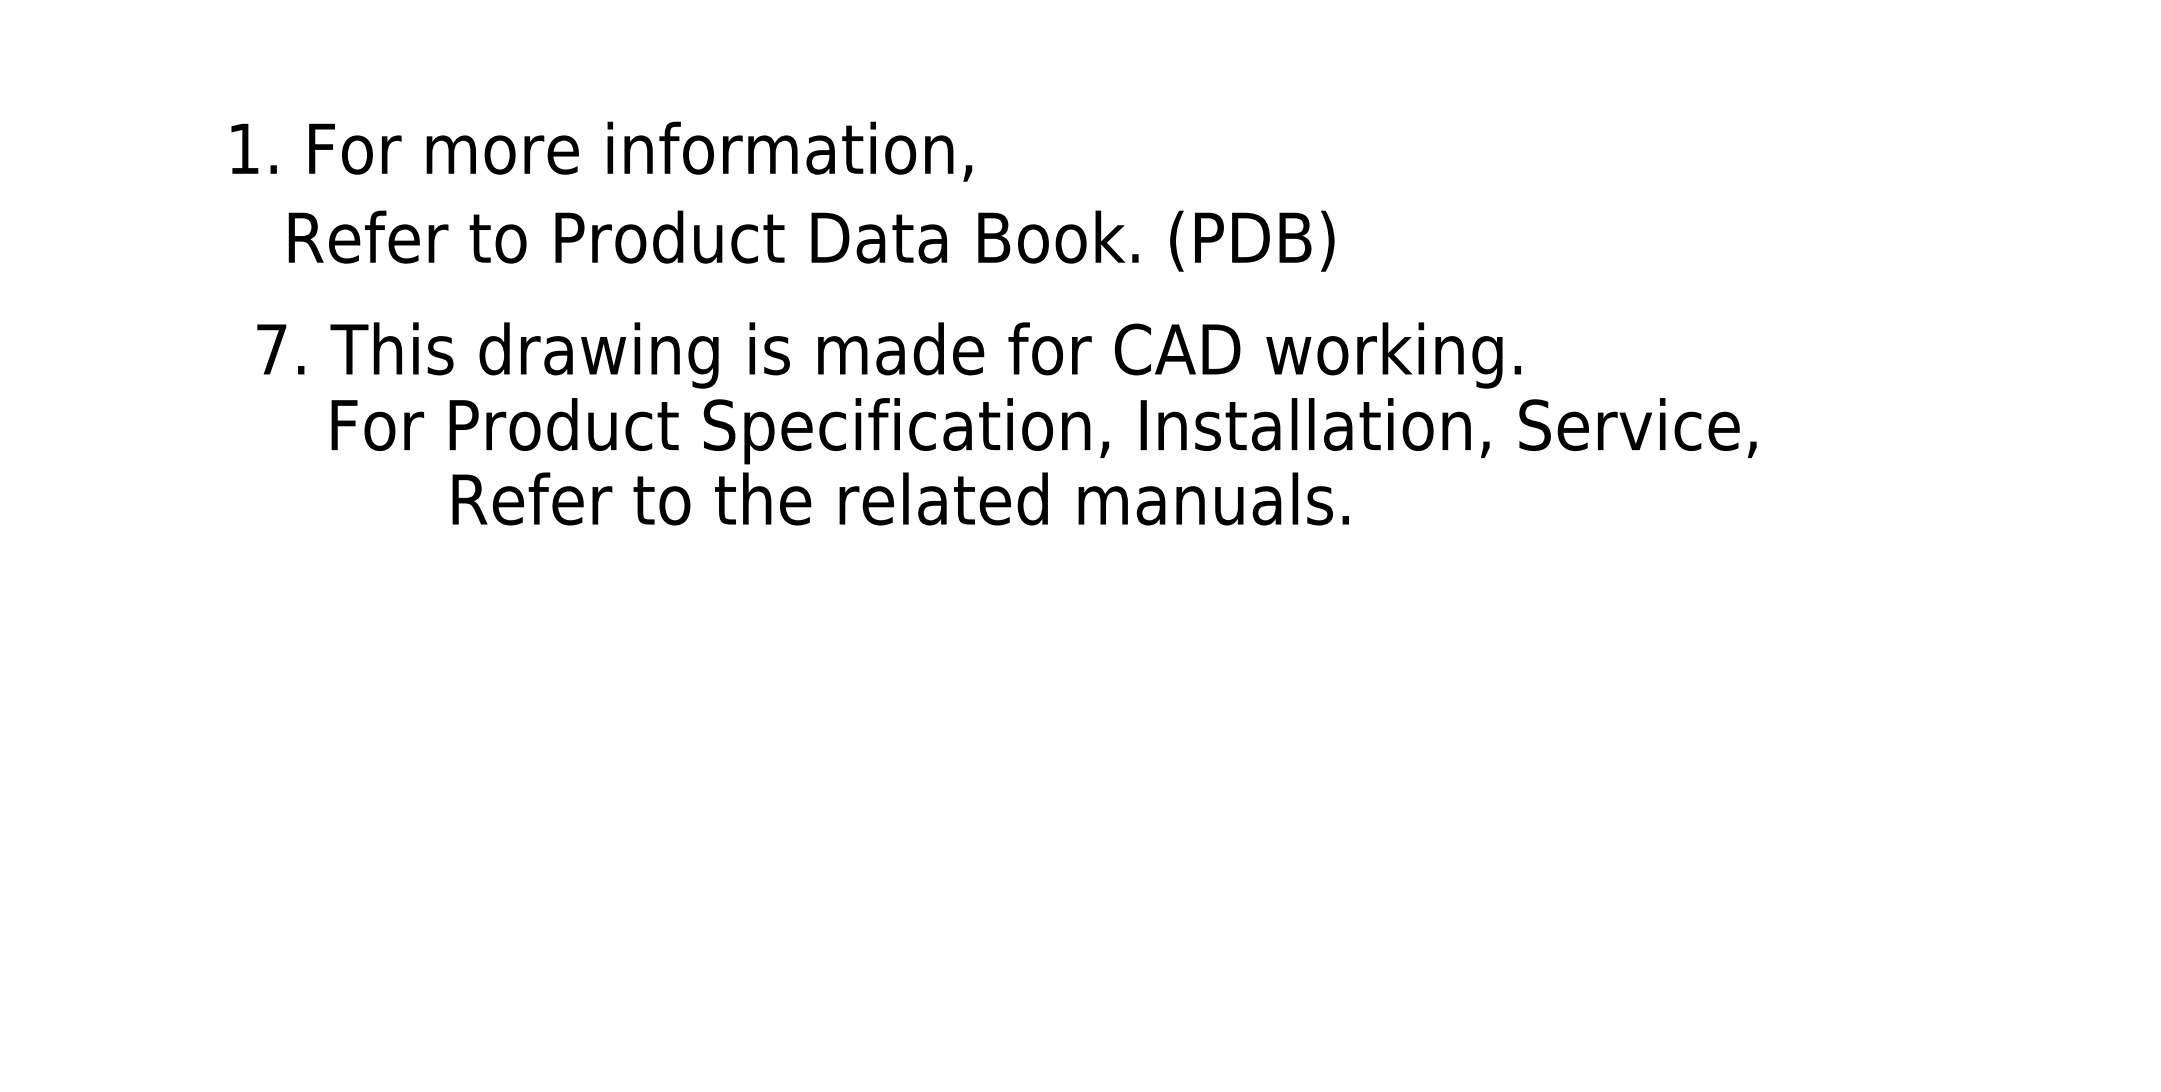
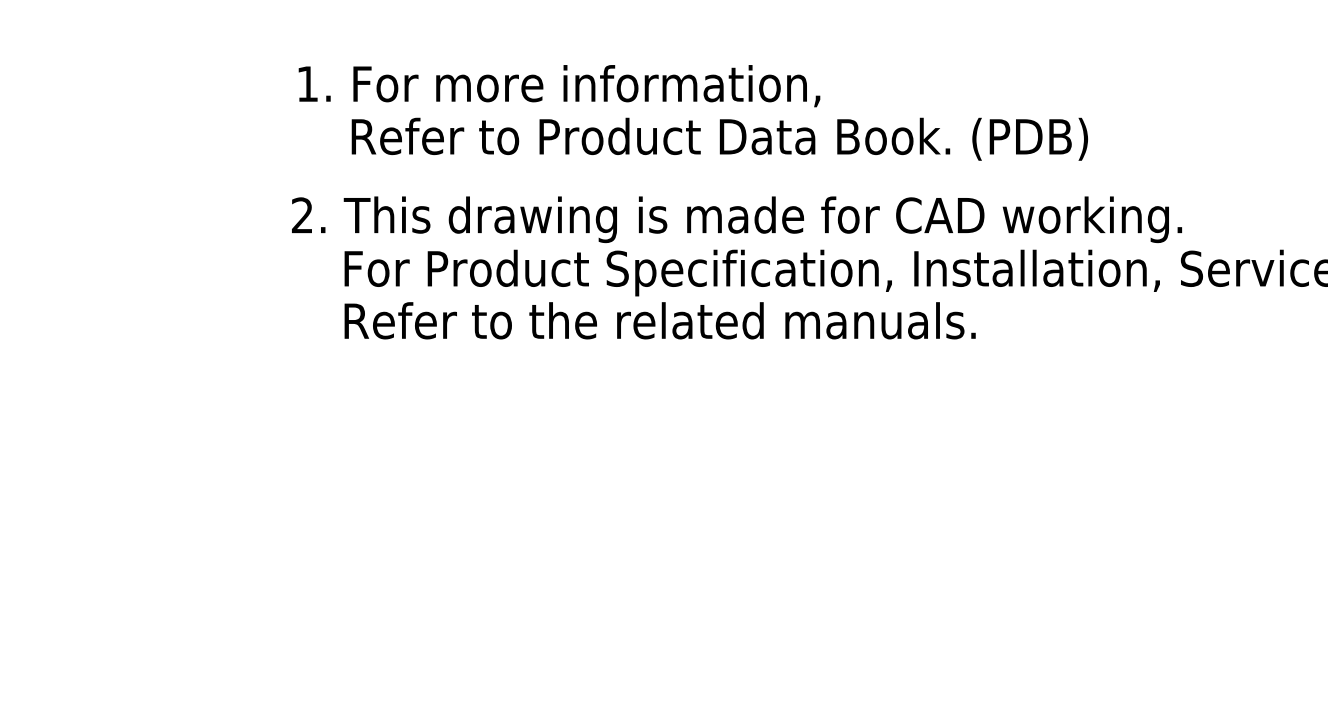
text: (601, 151) -> (559, 85), moved
text: (811, 240) -> (719, 138), moved
text: (271, 348) -> (302, 214), 7. -> 2.
text: (900, 498) -> (659, 320), moved

